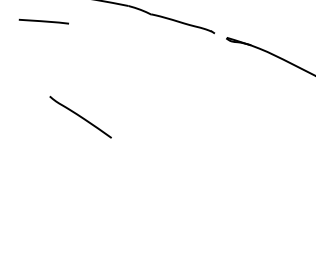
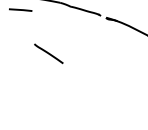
line: (79, 116) -> (48, 53), moved

